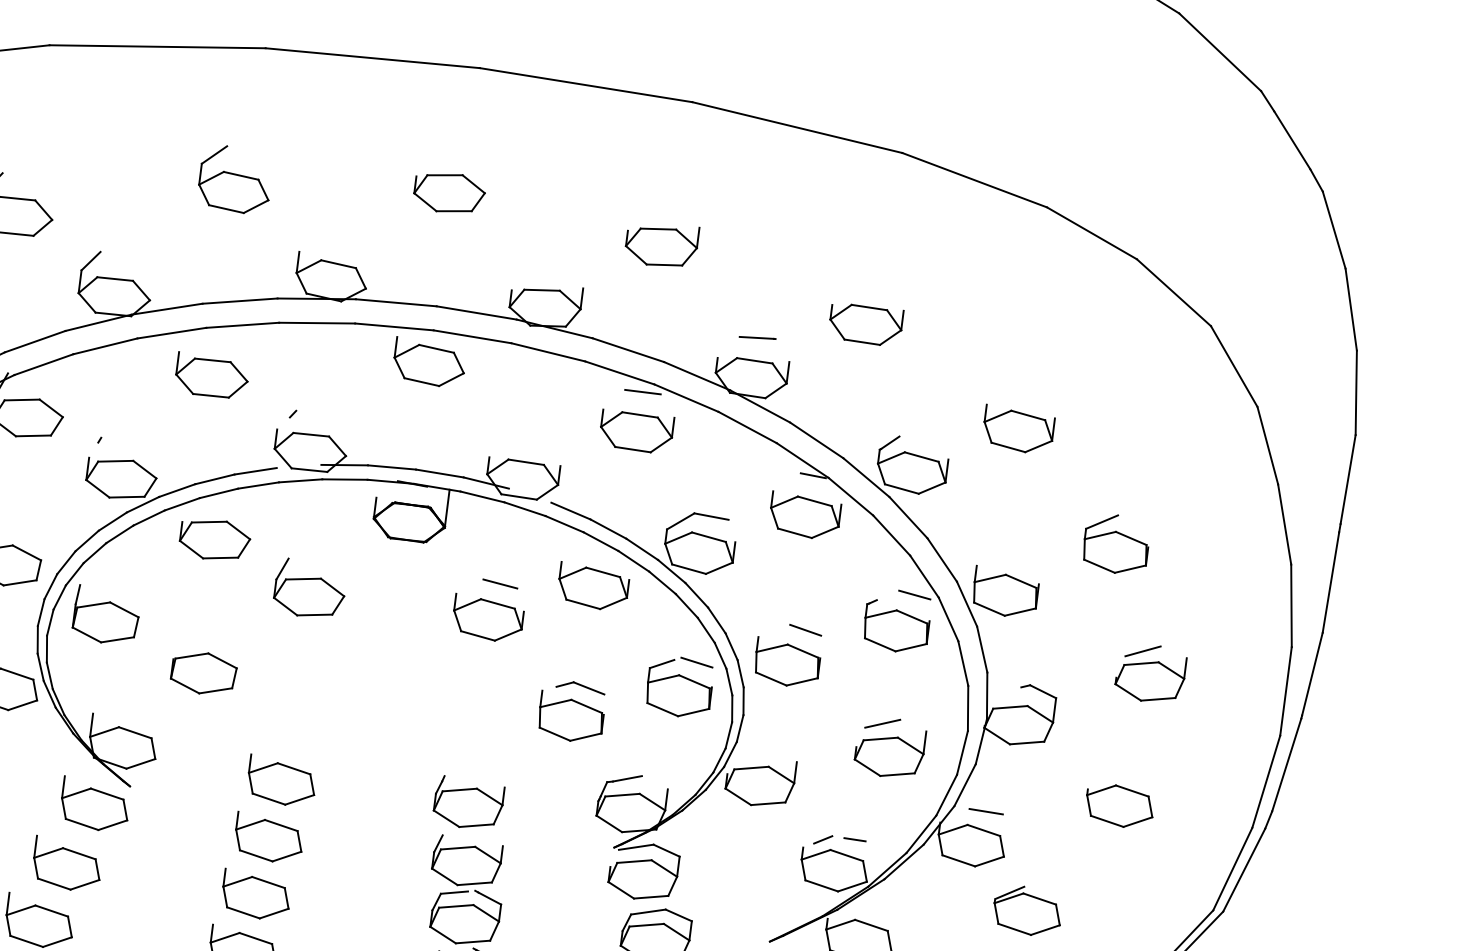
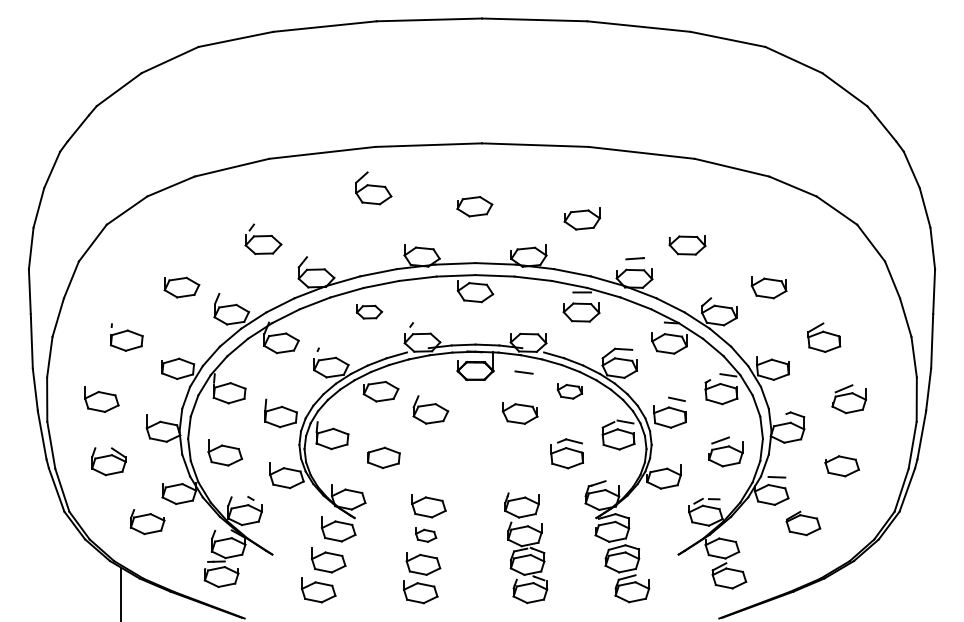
part: (234, 179) -> (373, 188), moved
part: (212, 376) -> (369, 311), size x0.7
line: (499, 583) -> (523, 372), moved
part: (592, 587) -> (569, 391), size x0.7
part: (267, 839) -> (425, 535), size x0.6

